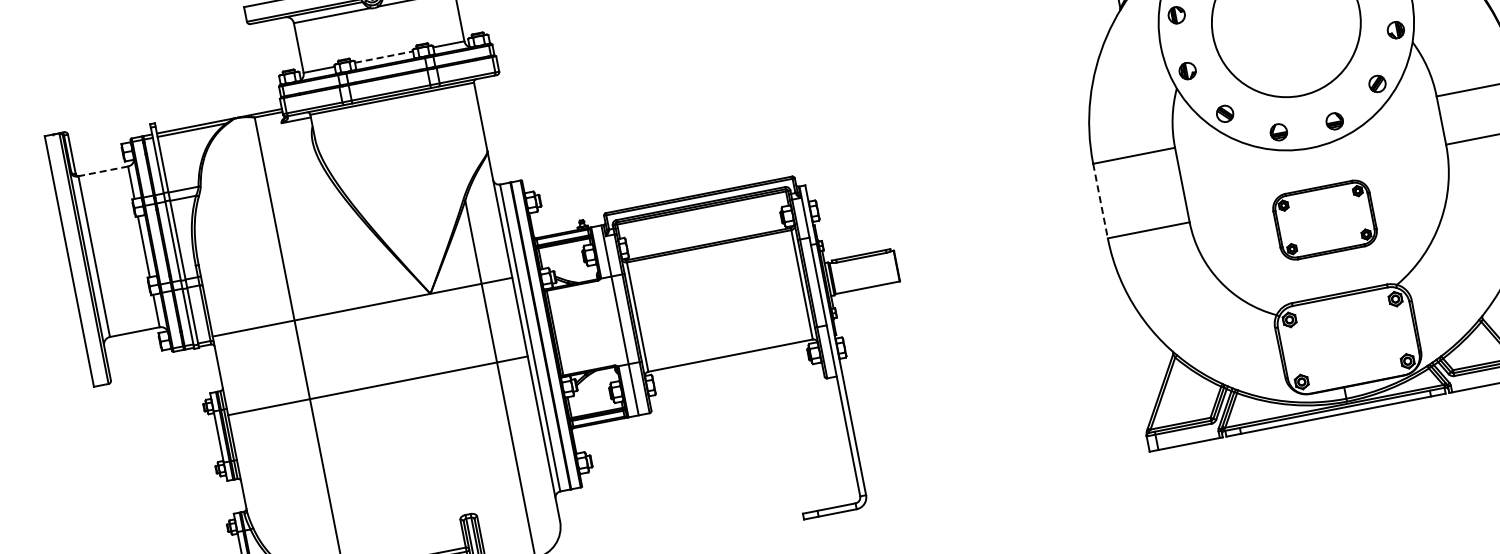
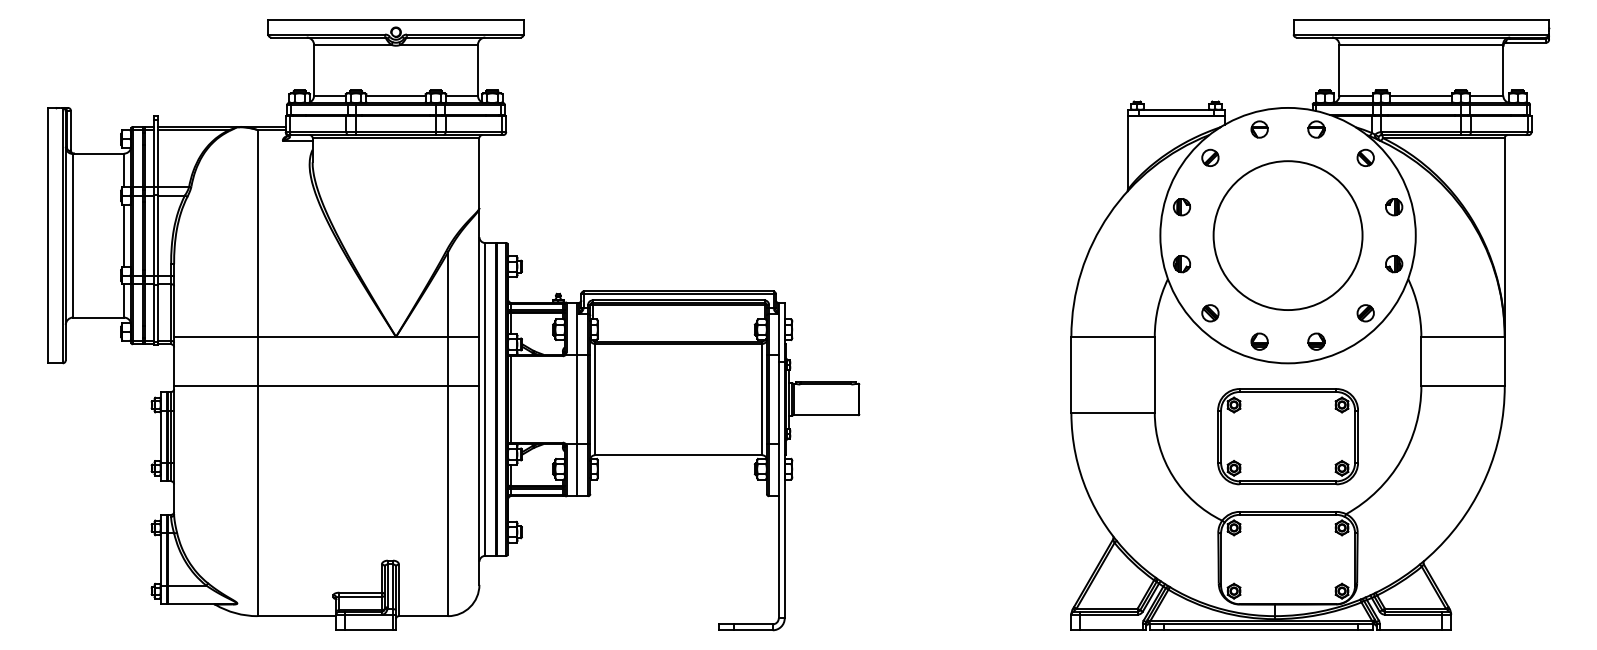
line: (384, 56) -> (396, 95), dashed -> solid
line: (103, 171) -> (98, 153), dashed -> solid
line: (1100, 200) -> (1071, 374), dashed -> solid
part: (1324, 219) -> (1287, 436), size x1.43
line: (377, 386) -> (326, 386), moved

